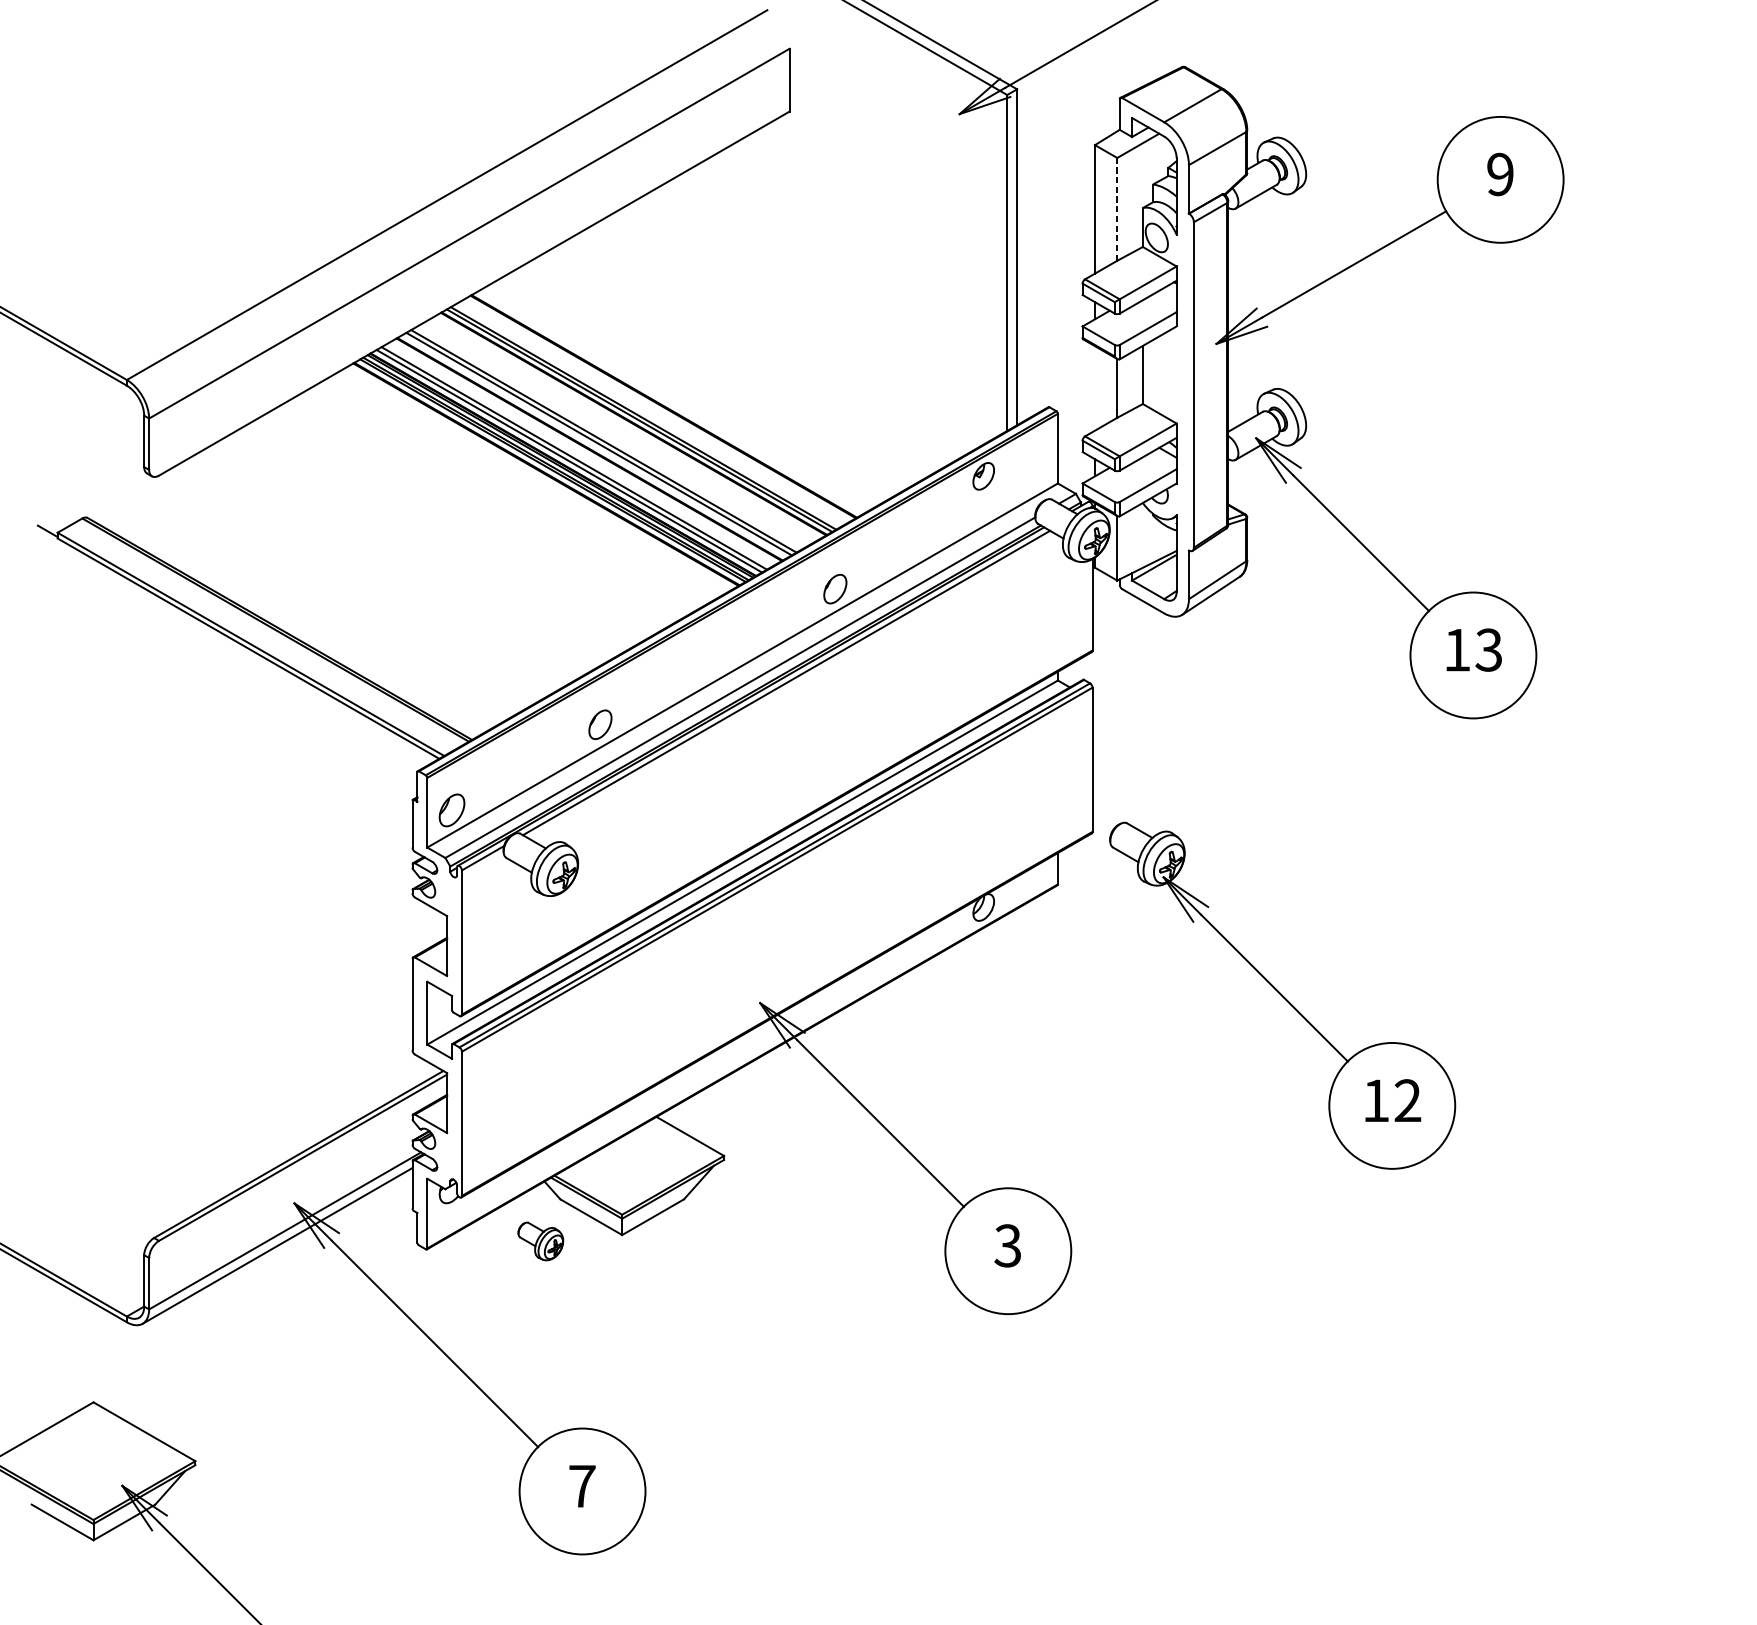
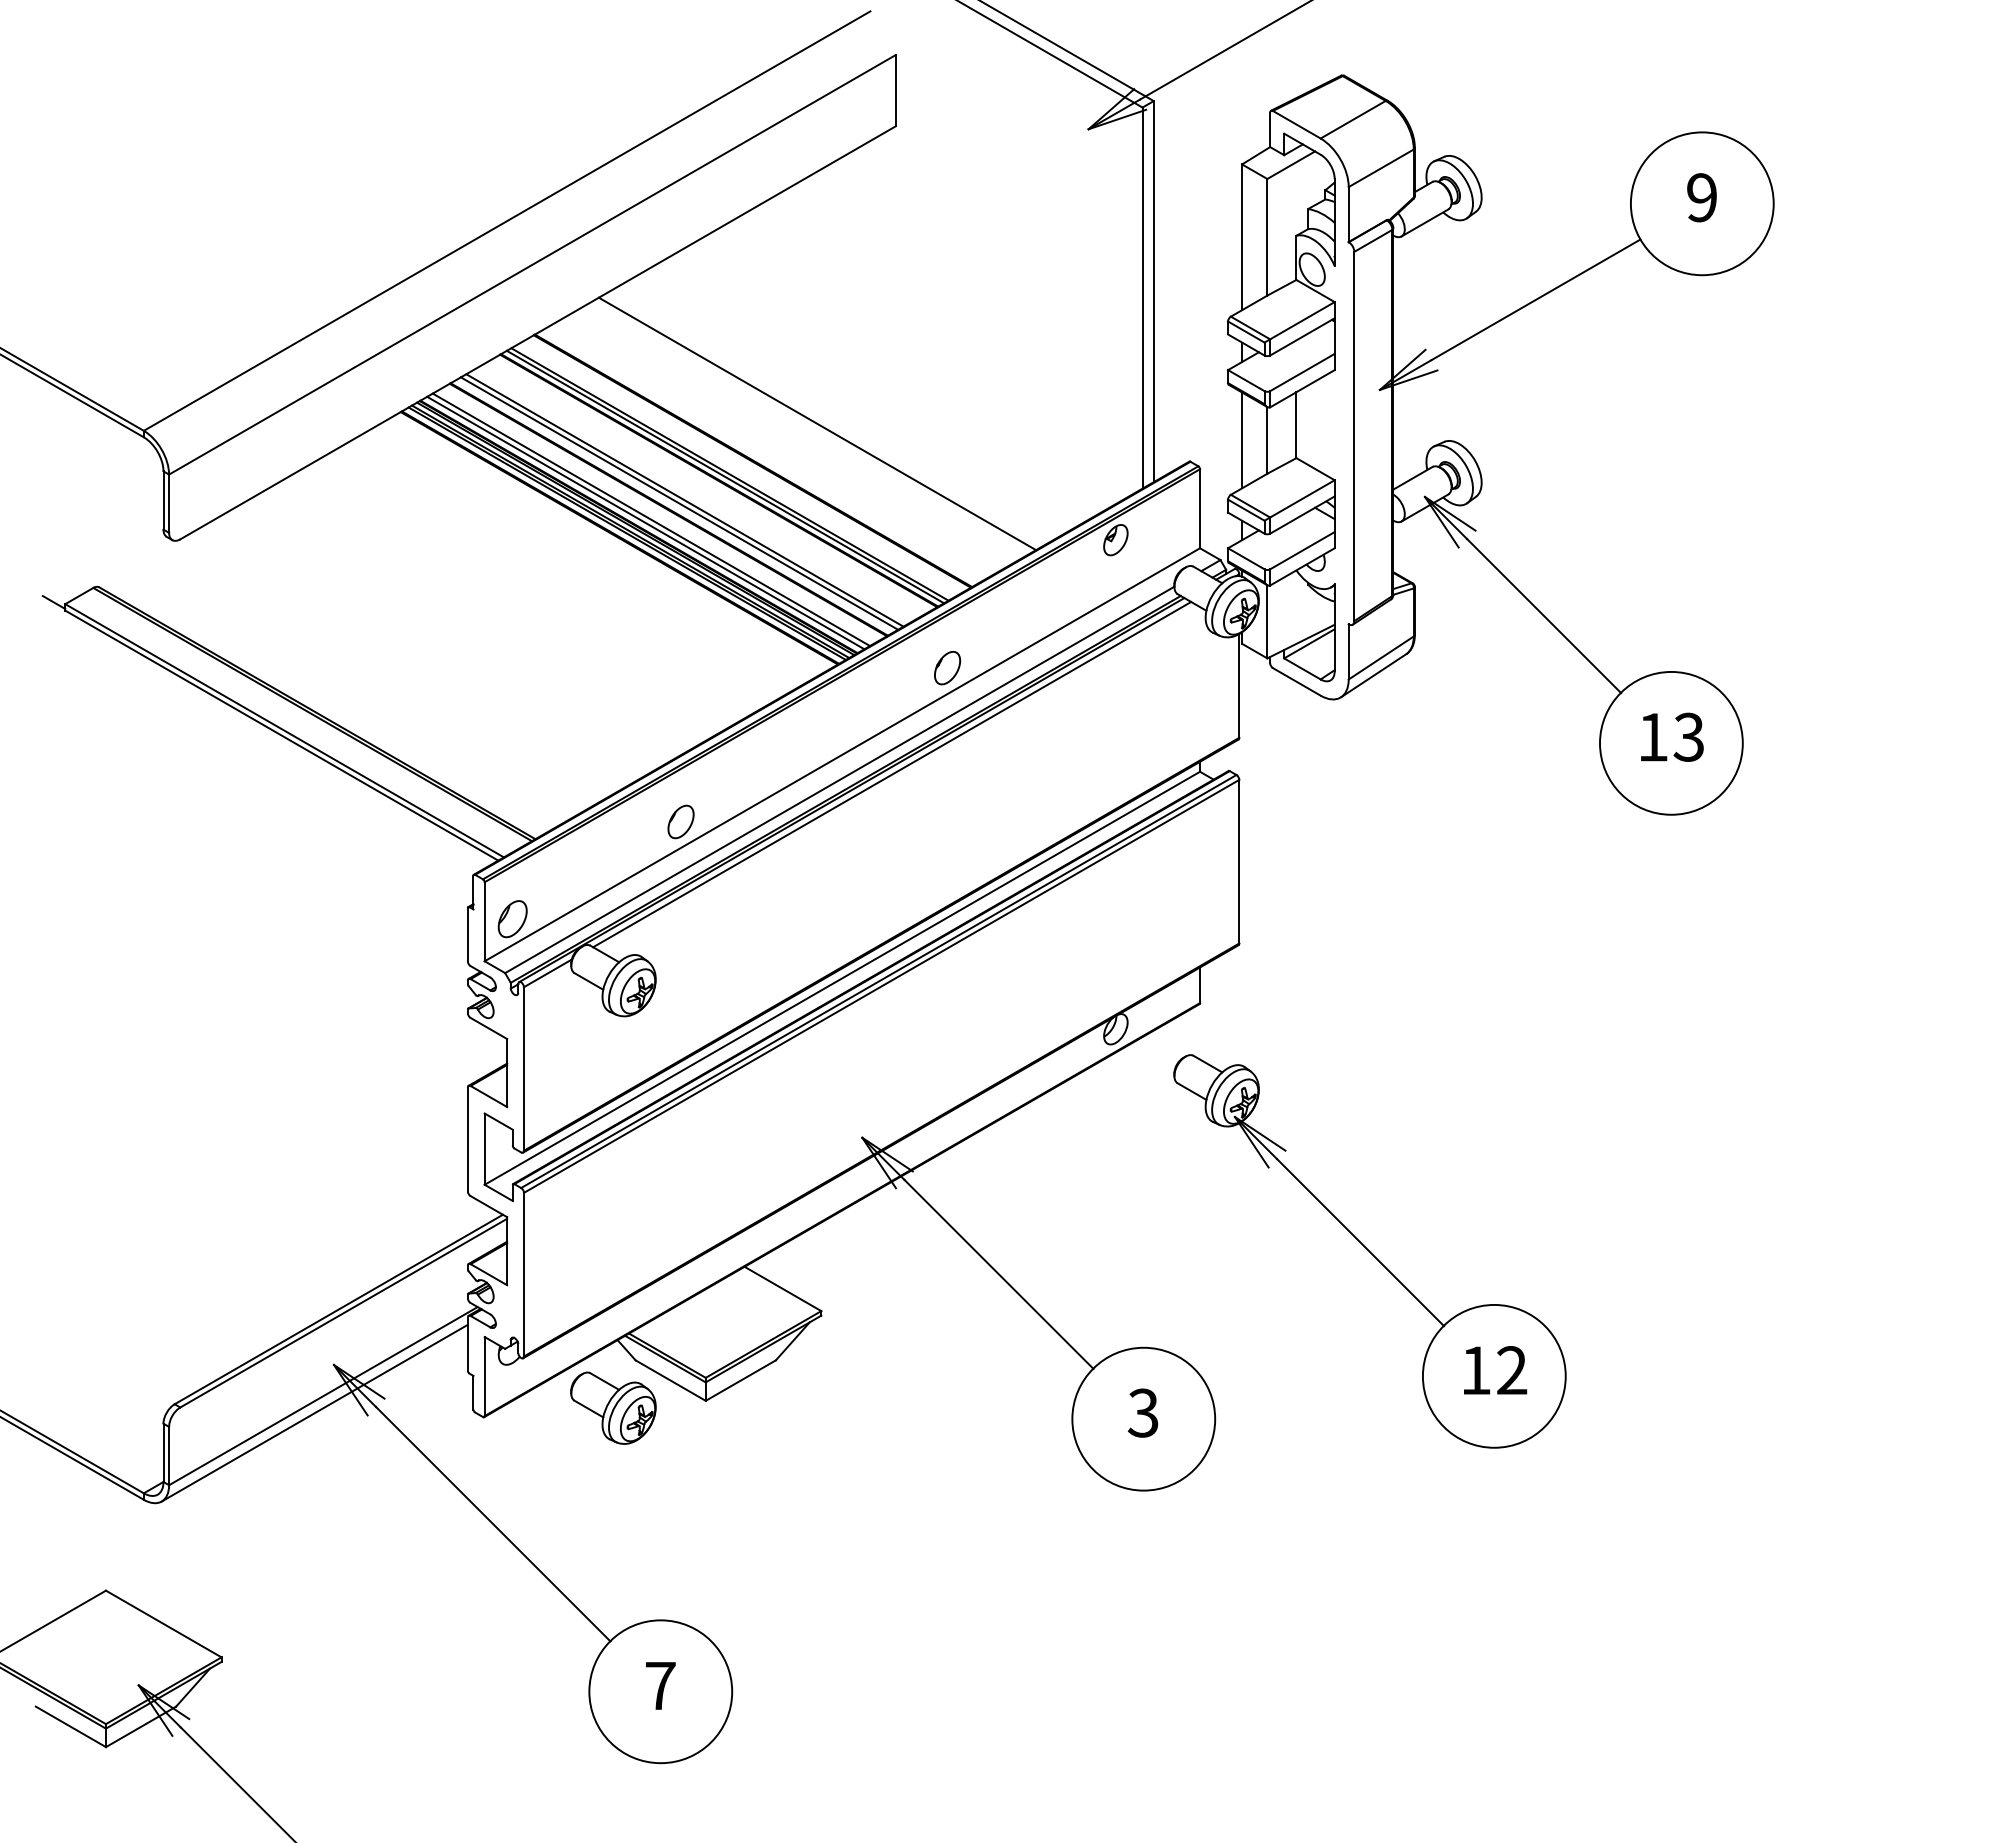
line: (1117, 208) -> (1267, 236), dashed -> solid
line: (720, 373) -> (817, 423), added
line: (1095, 388) -> (1242, 440), added
part: (1282, 995) -> (1369, 1251), moved
part: (540, 1240) -> (613, 1407), size x1.67

